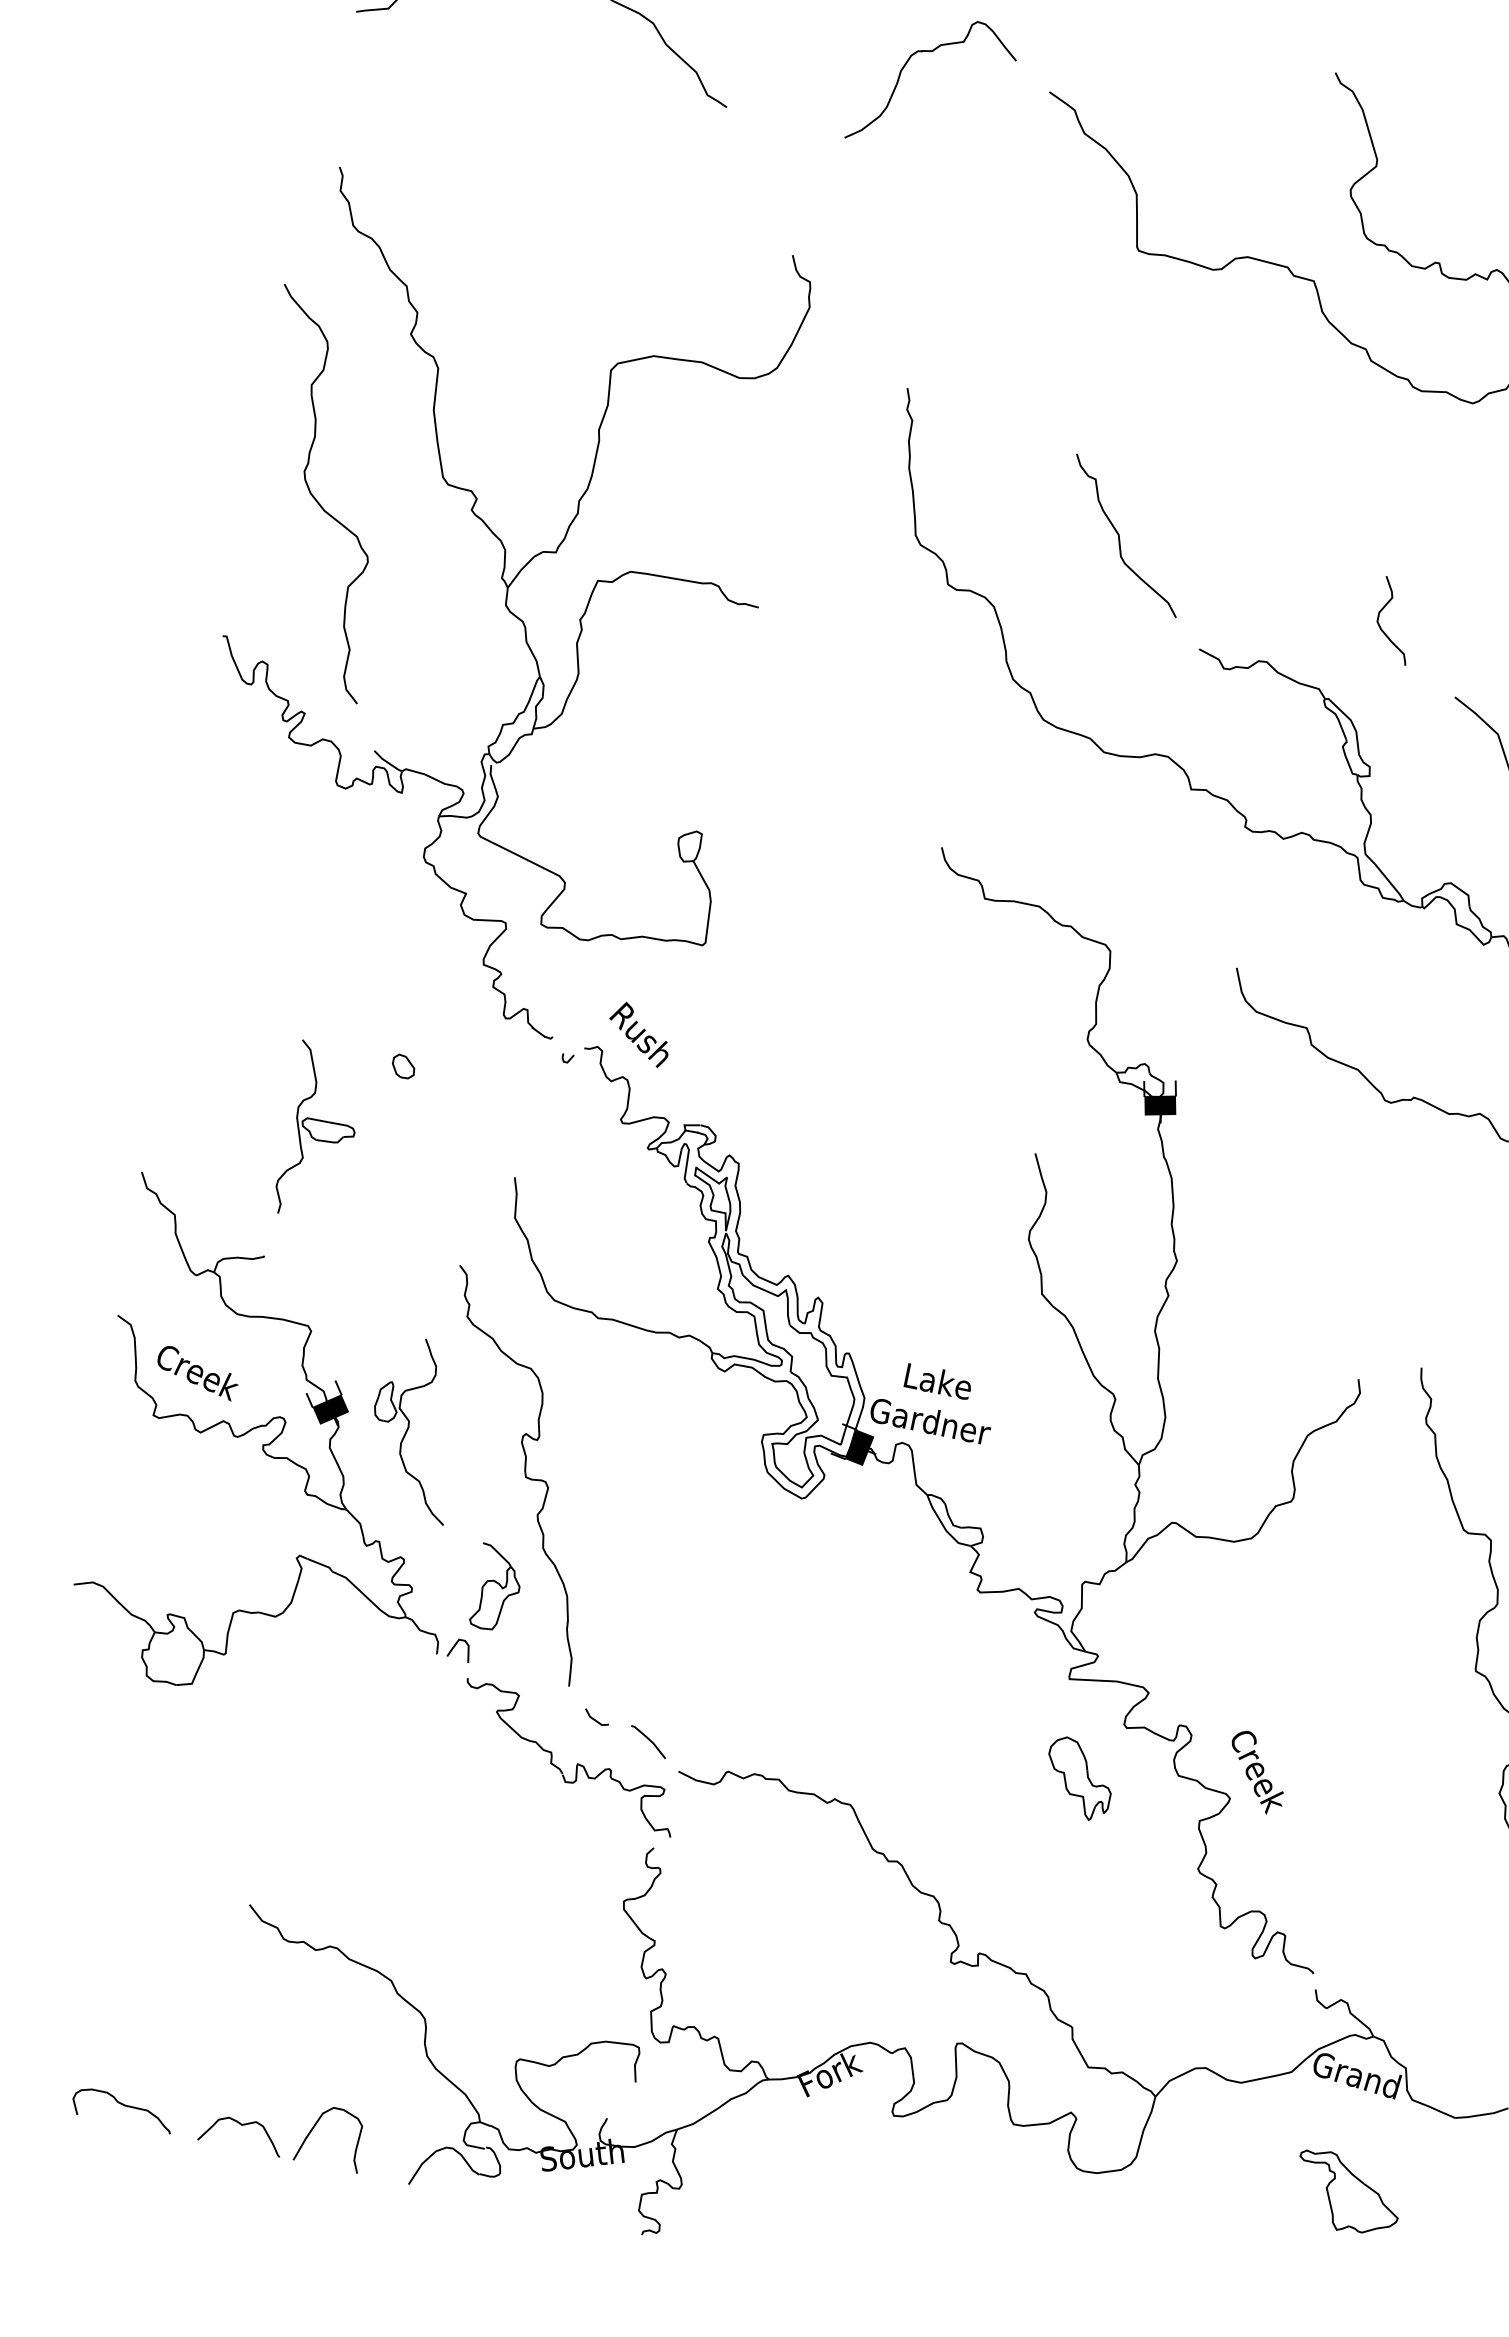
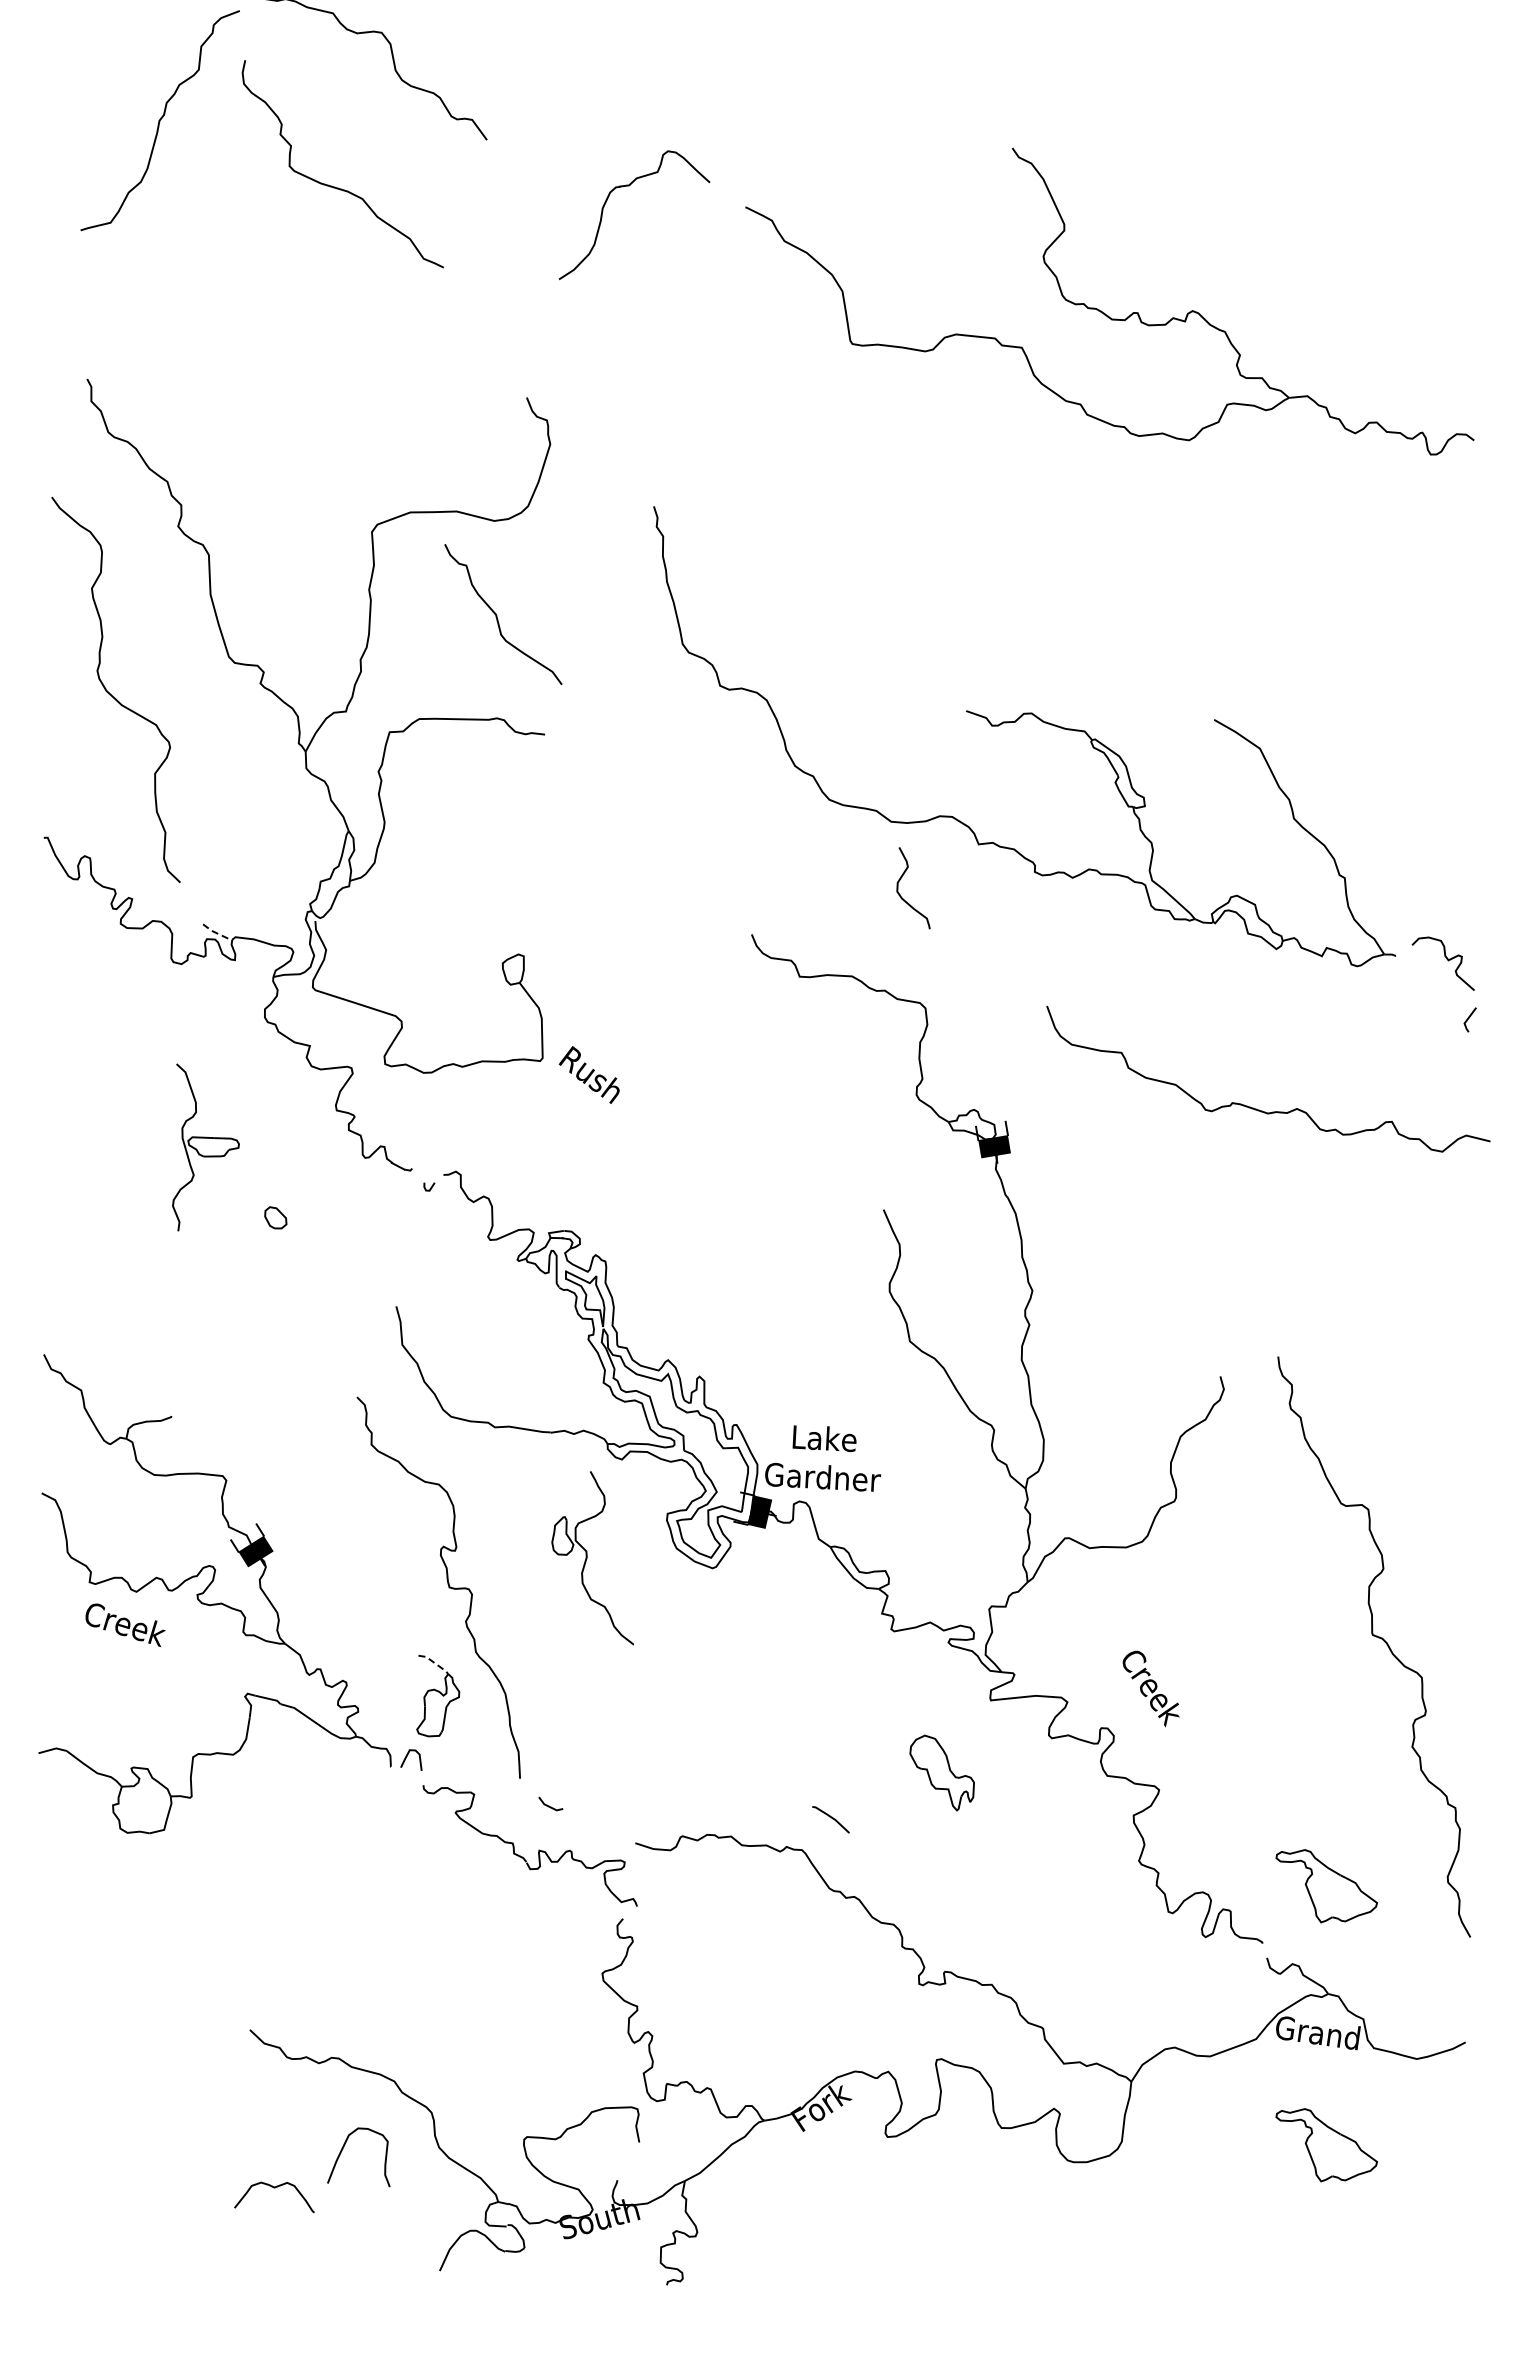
curve: (1120, 535) -> (497, 615), moved
curve: (1381, 626) -> (901, 895), moved
line: (387, 762) -> (217, 933), solid -> dashed
text: (638, 1033) -> (588, 1074), moved
part: (319, 1130) -> (205, 1147), moved
text: (197, 1372) -> (125, 1624), moved
part: (414, 1429) -> (592, 1558), moved
line: (498, 1553) -> (434, 1663), solid -> dashed
line: (649, 1740) -> (831, 1818), moved
text: (1256, 1772) -> (1150, 1688), moved
part: (1078, 1778) -> (941, 1772), moved
part: (1388, 1924) -> (1326, 1886), added
curve: (123, 2105) -> (159, 2237), removed
curve: (242, 2125) -> (274, 2188), moved
curve: (315, 2127) -> (343, 2149), moved

